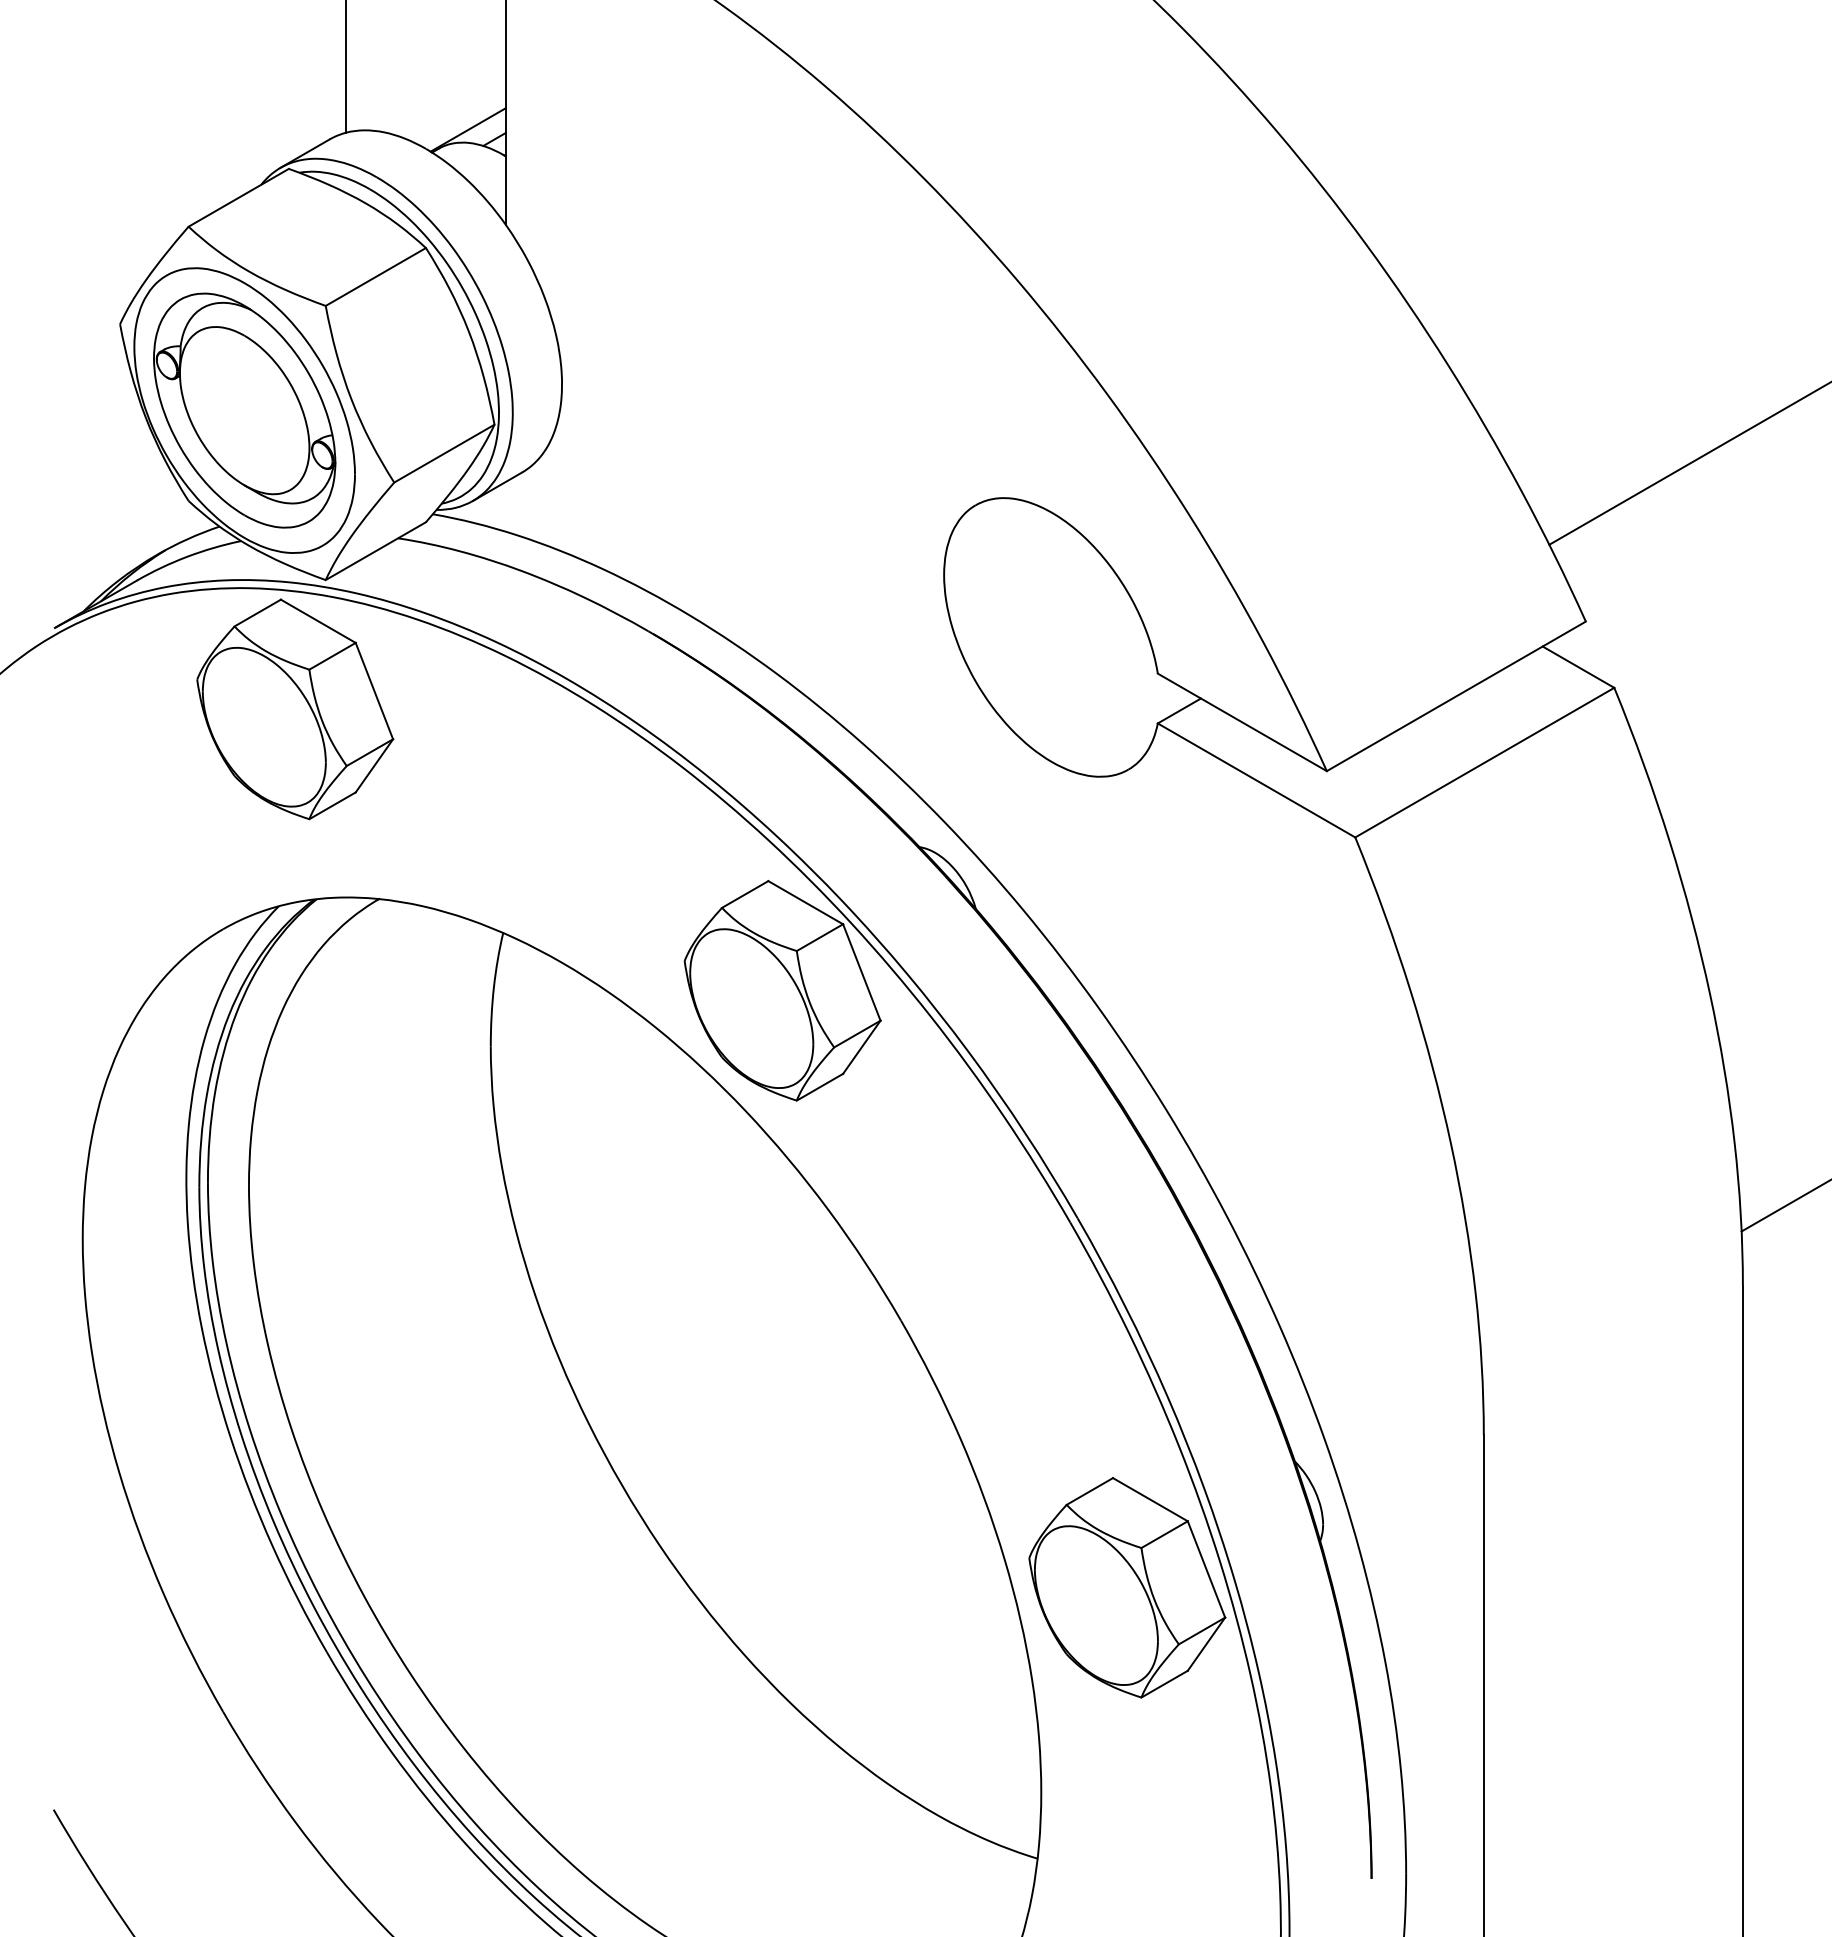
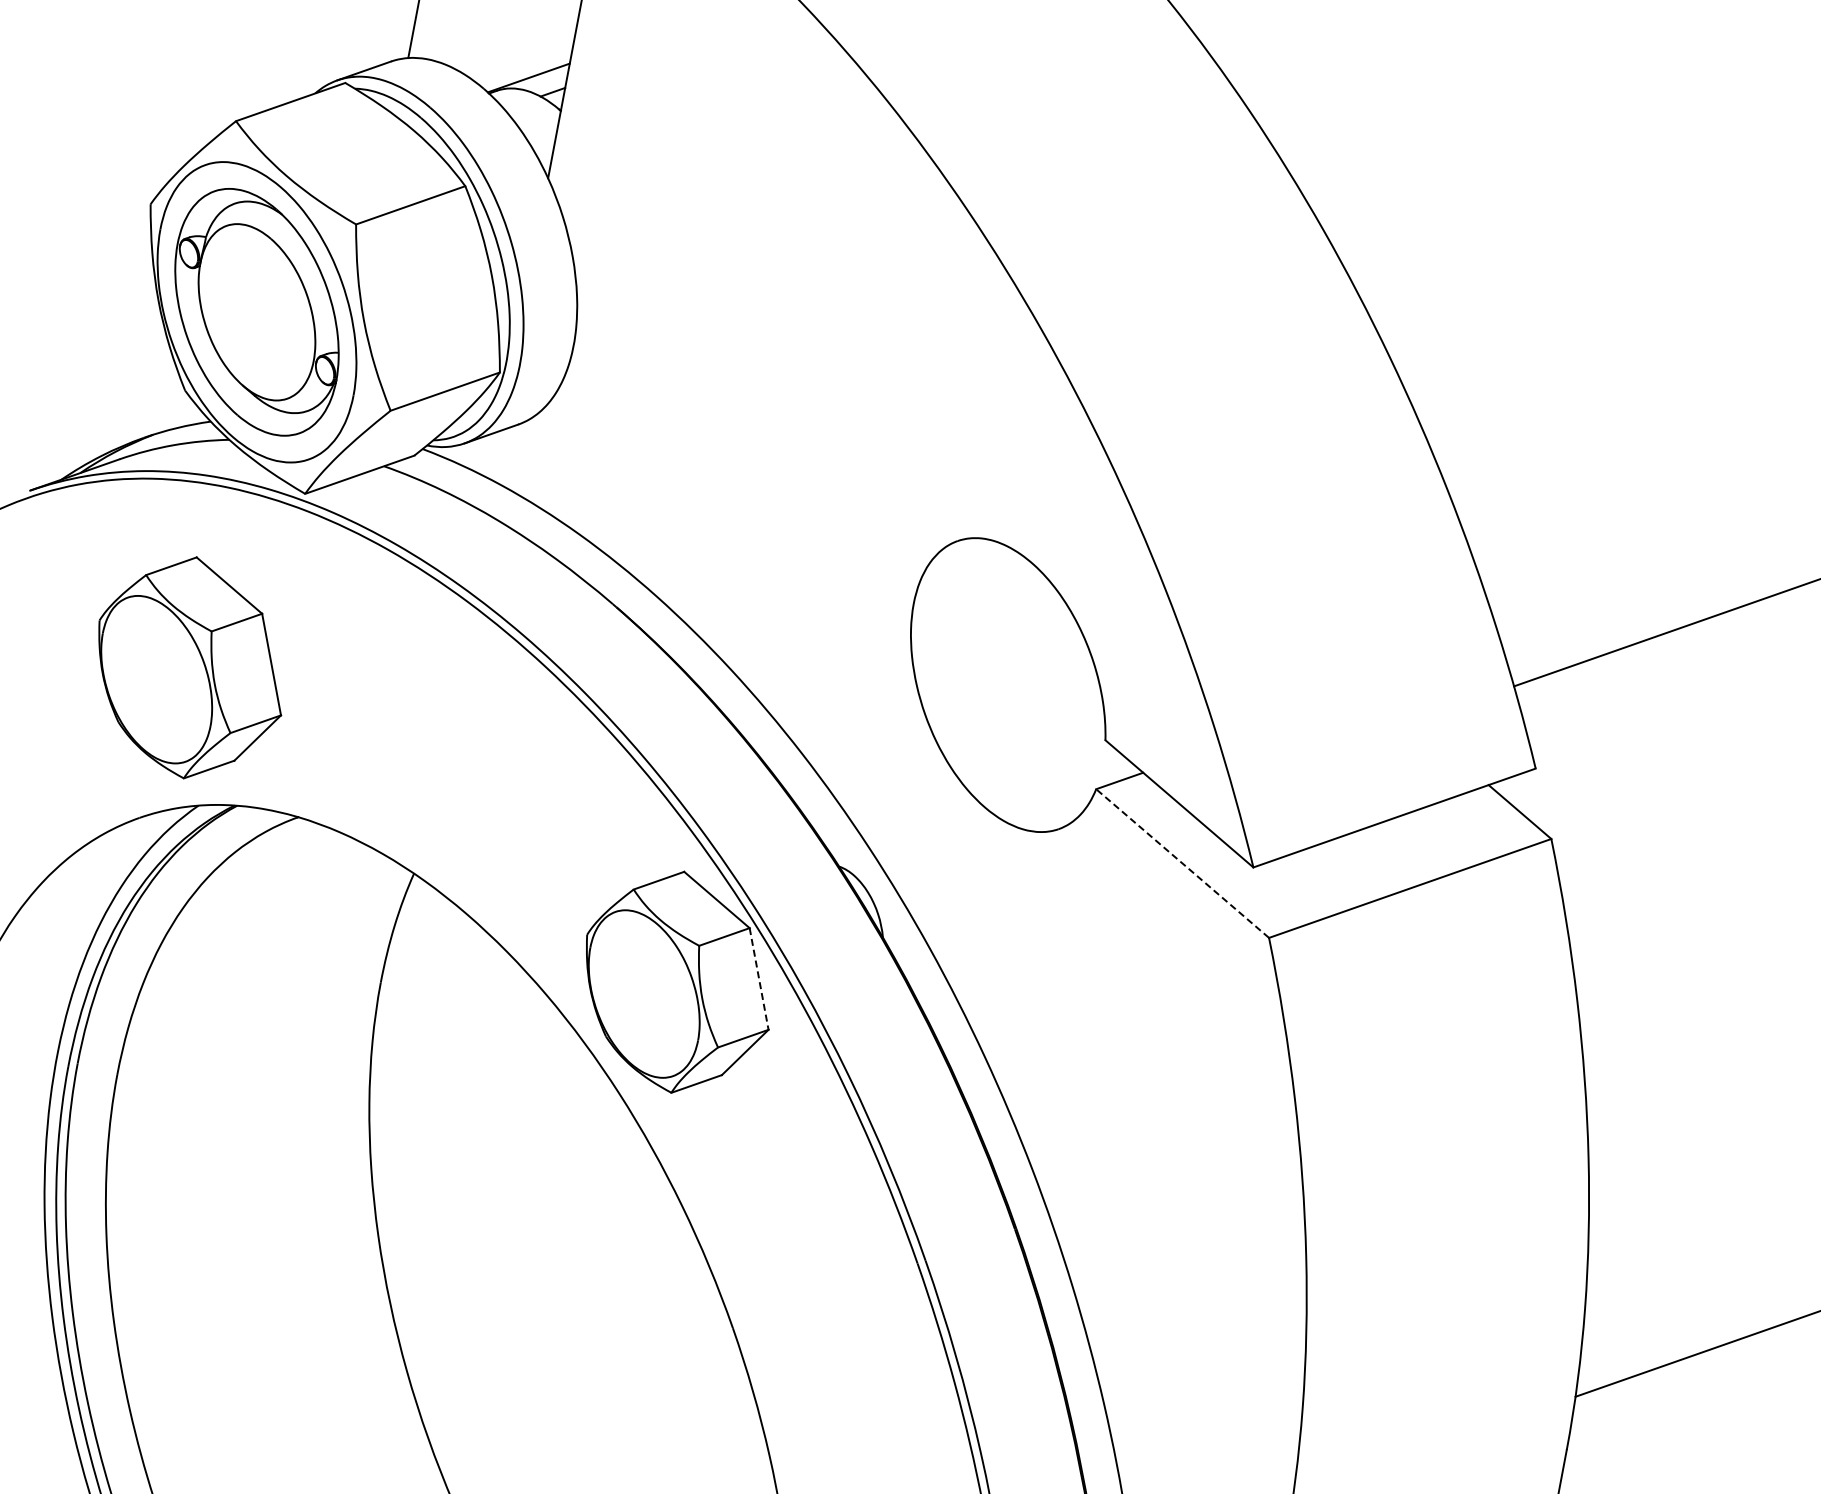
part: (295, 709) -> (190, 668), moved
line: (1256, 780) -> (1182, 863), solid -> dashed
line: (861, 972) -> (758, 978), solid -> dashed

